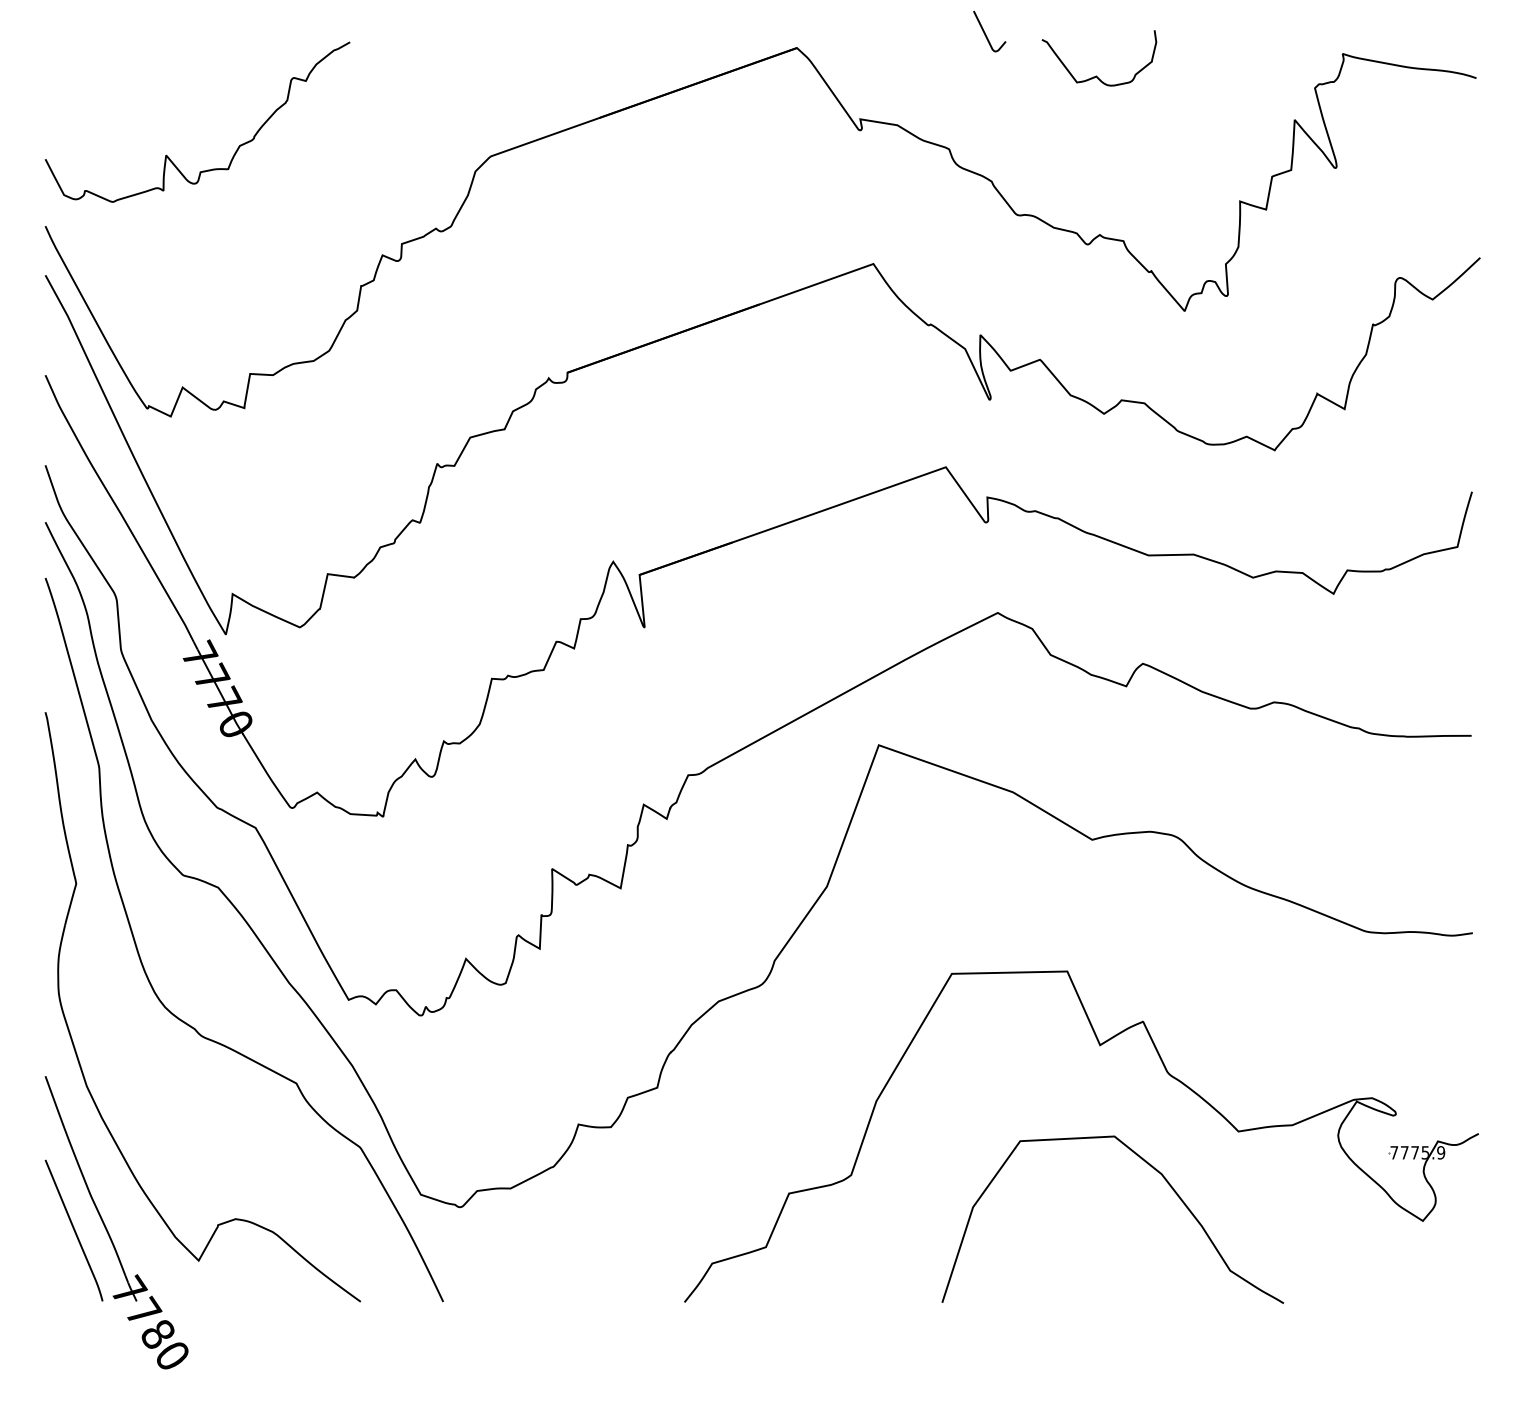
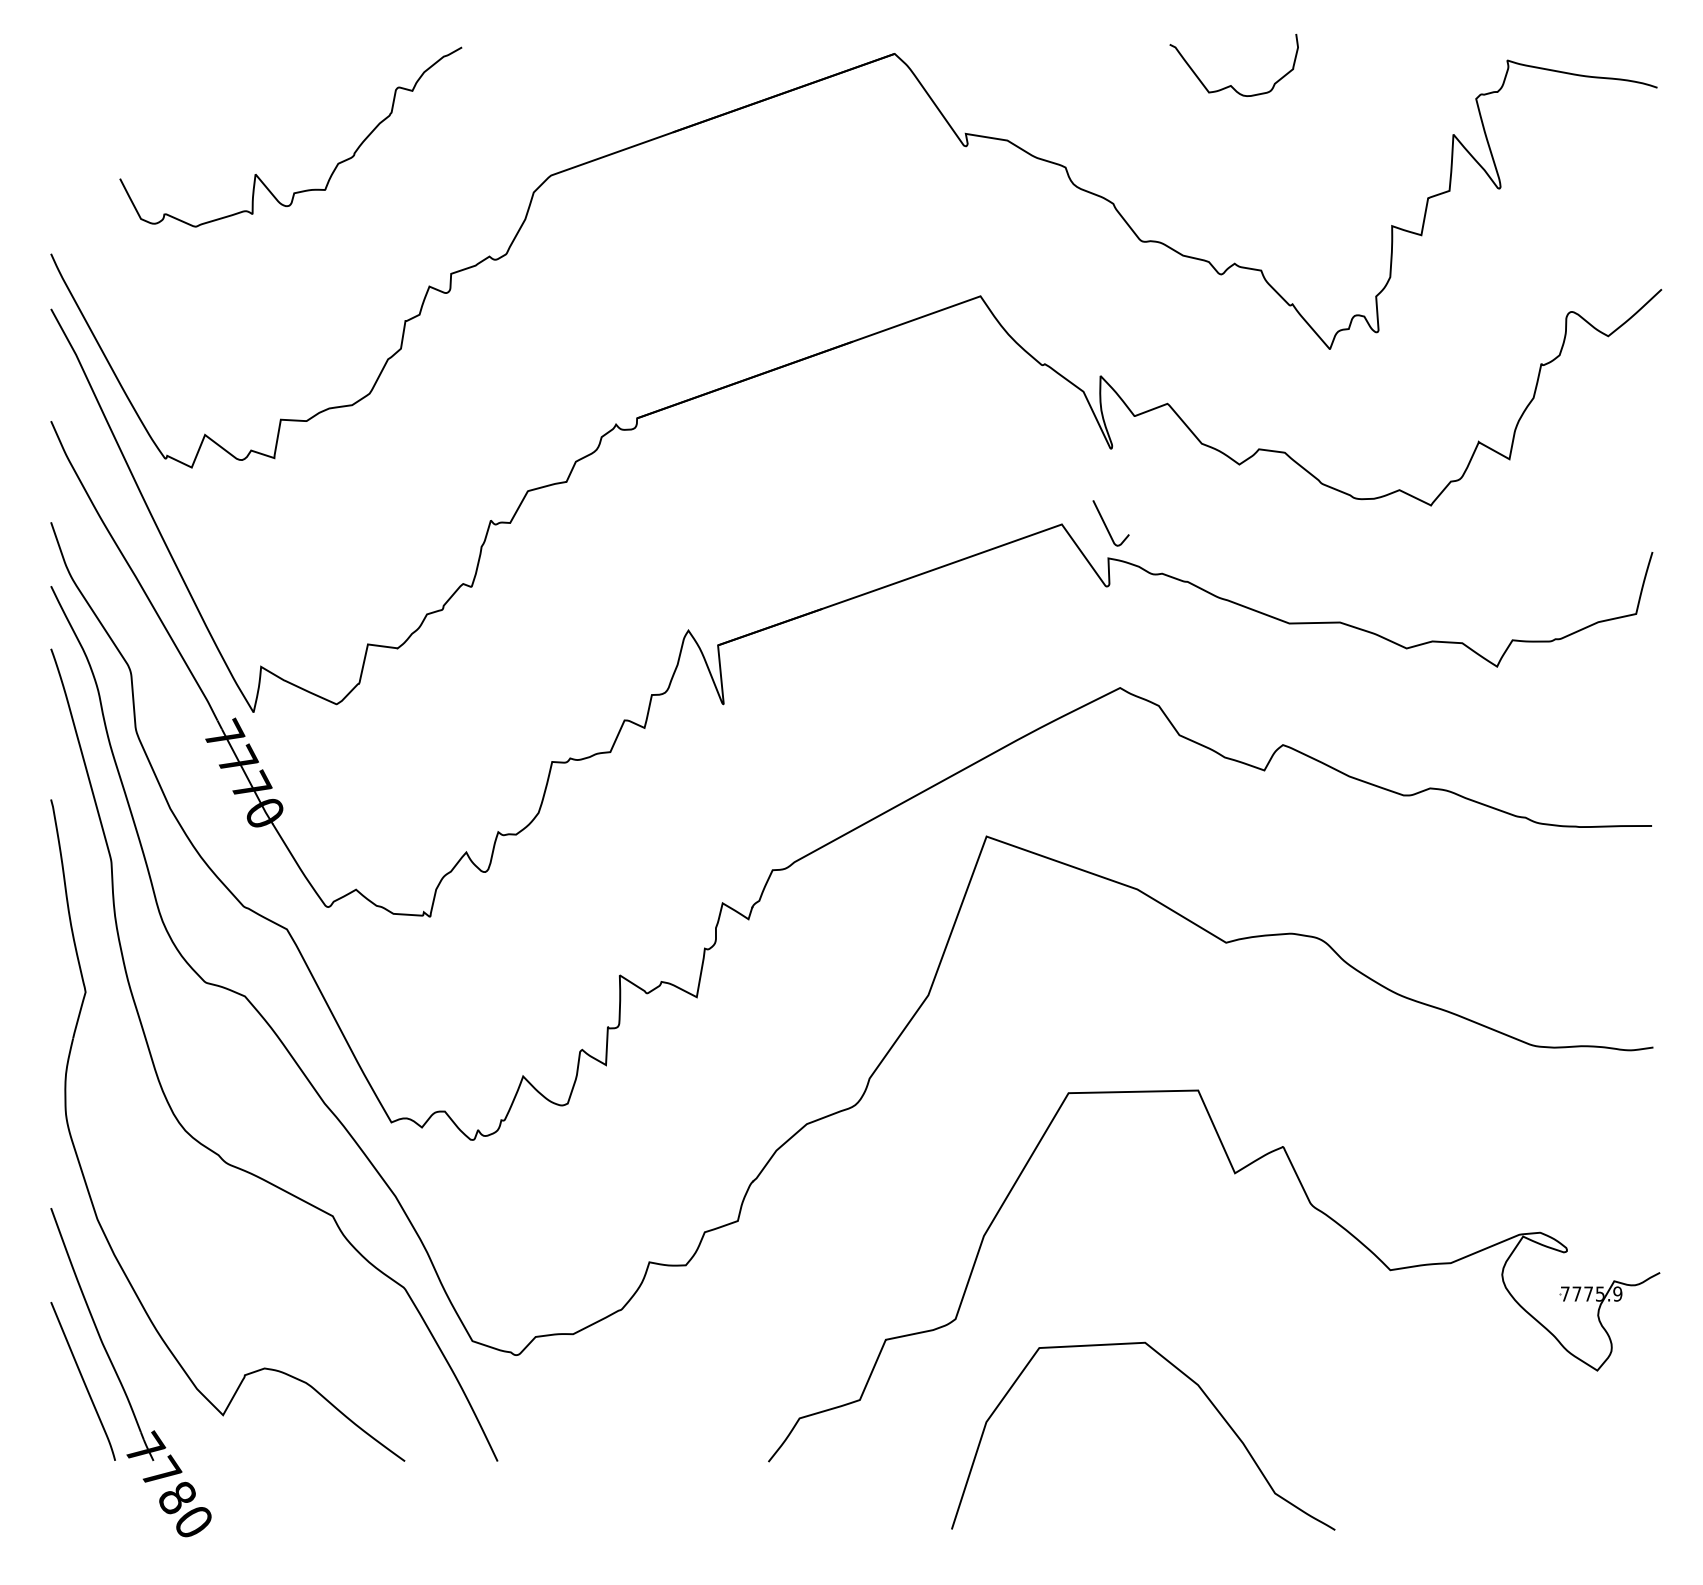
curve: (985, 33) -> (1106, 525), moved
curve: (167, 155) -> (256, 174), moved
curve: (1154, 1170) -> (1190, 1380), moved

